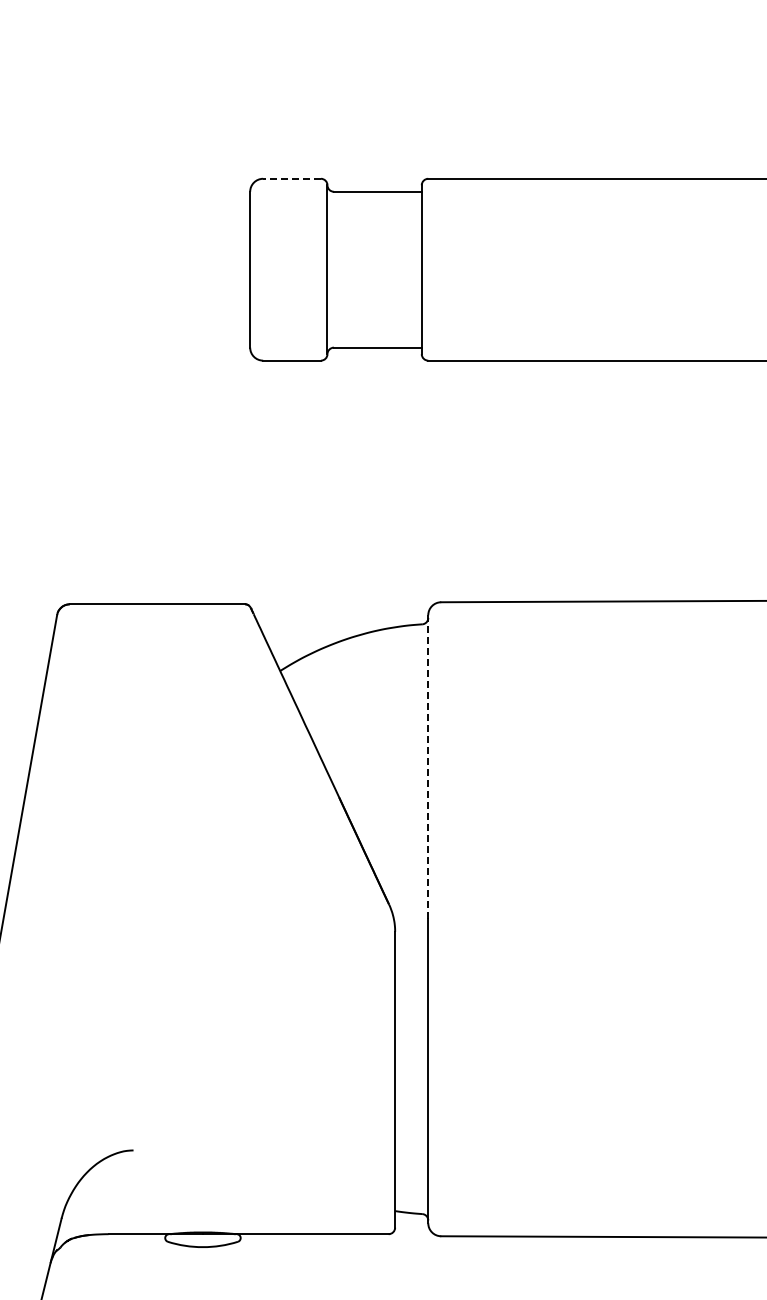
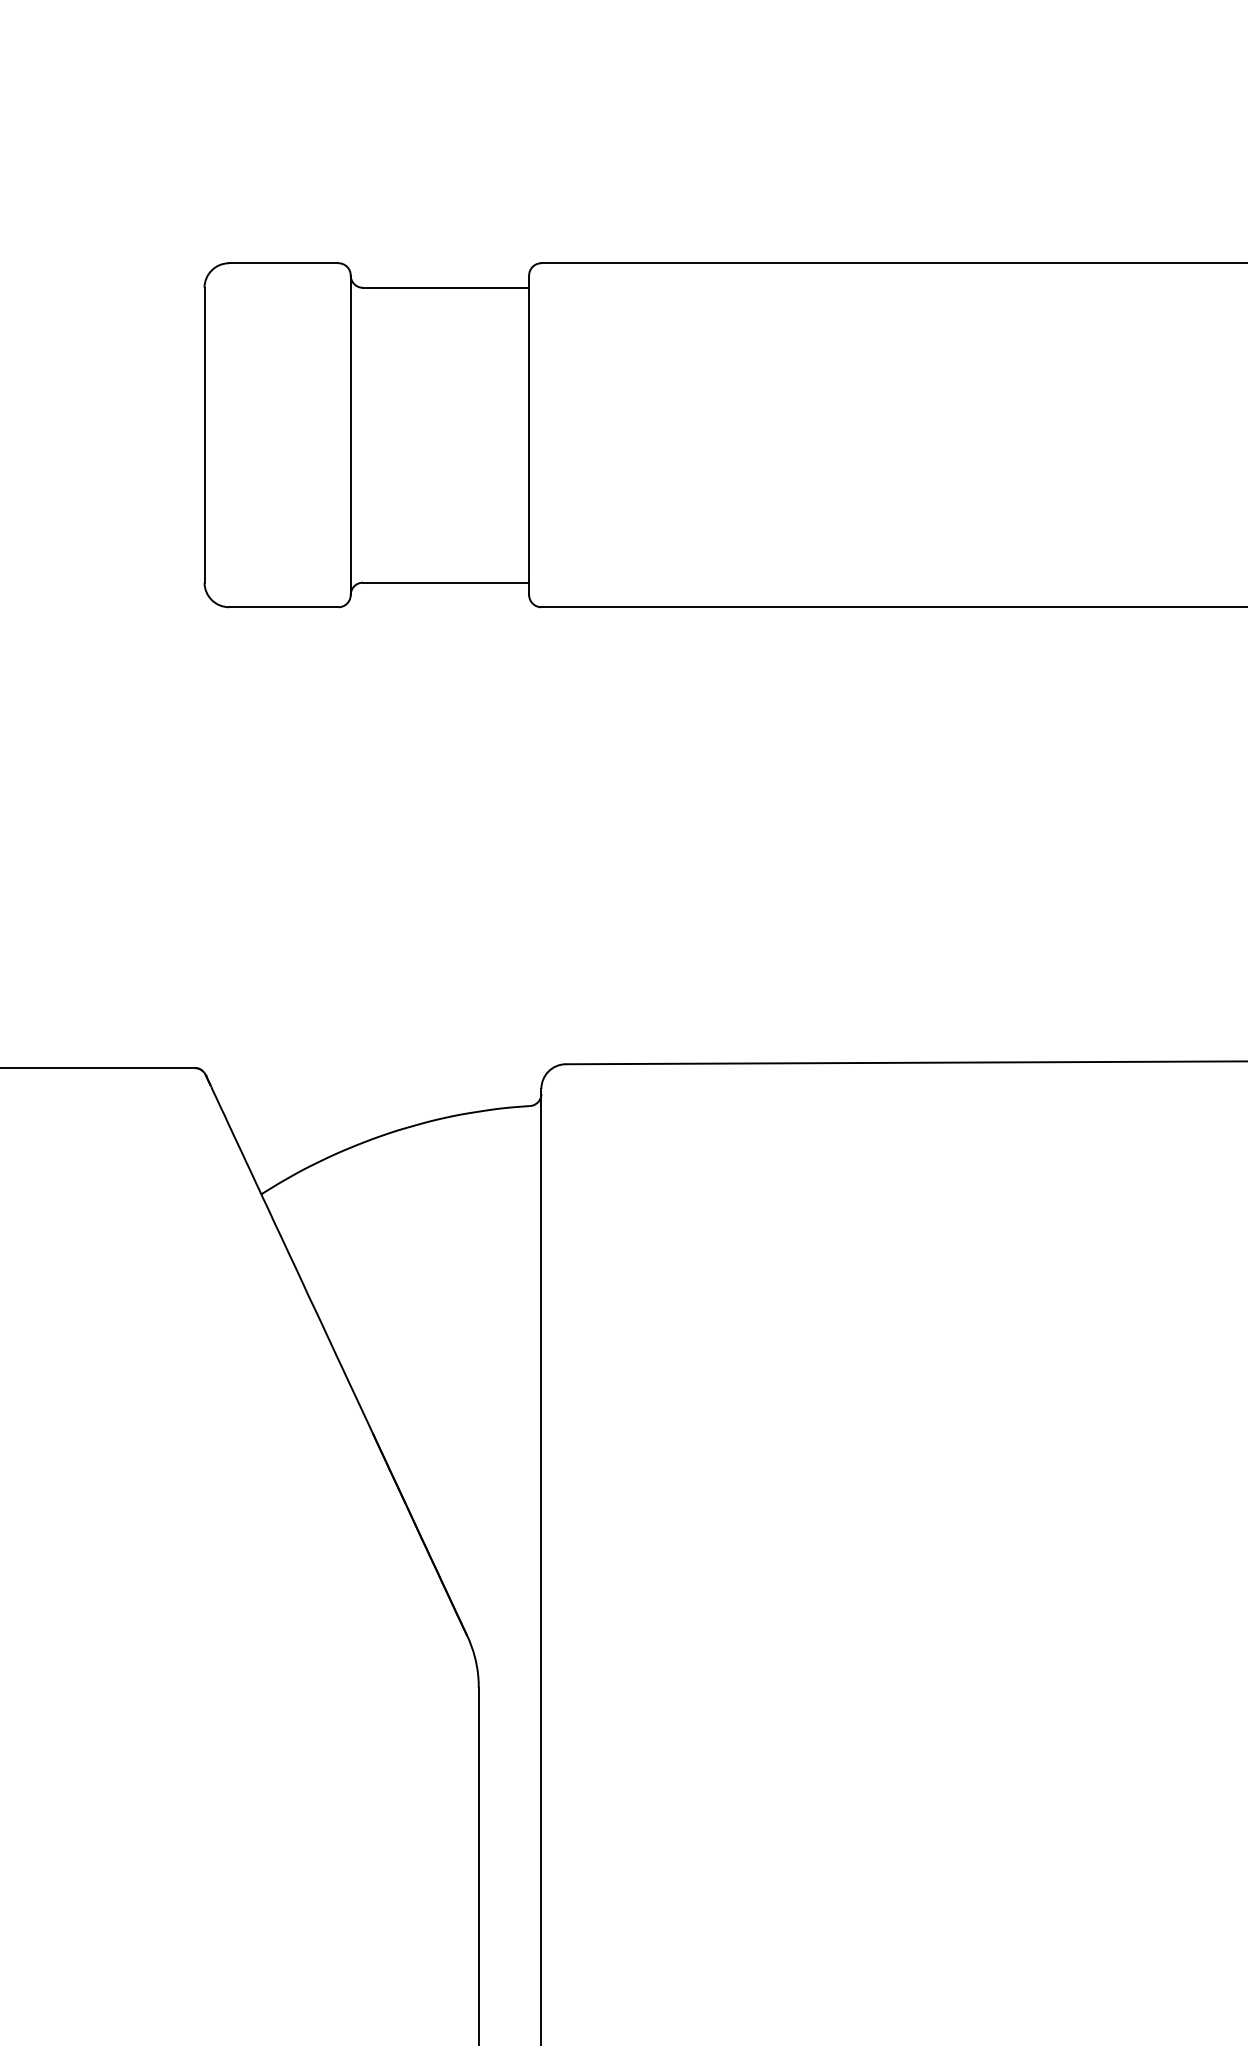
line: (292, 178) -> (284, 262), dashed -> solid
line: (428, 767) -> (541, 1376), dashed -> solid

